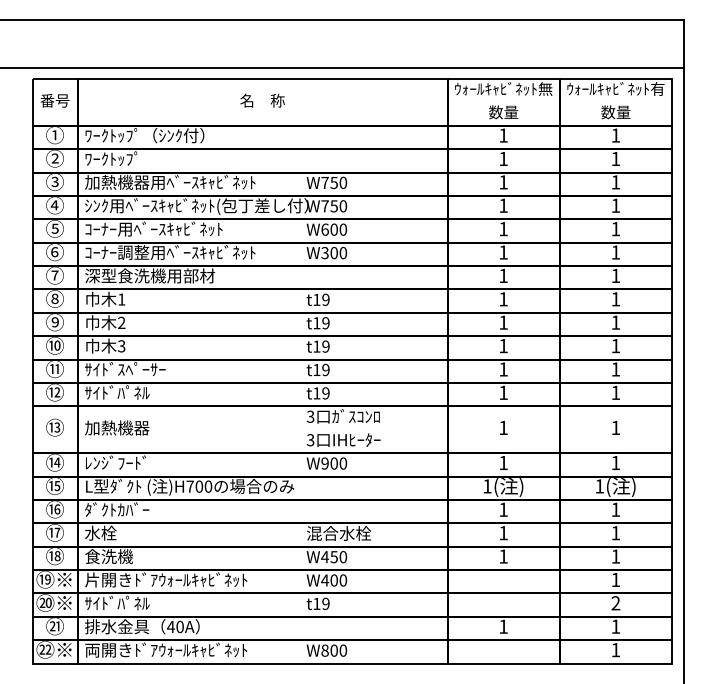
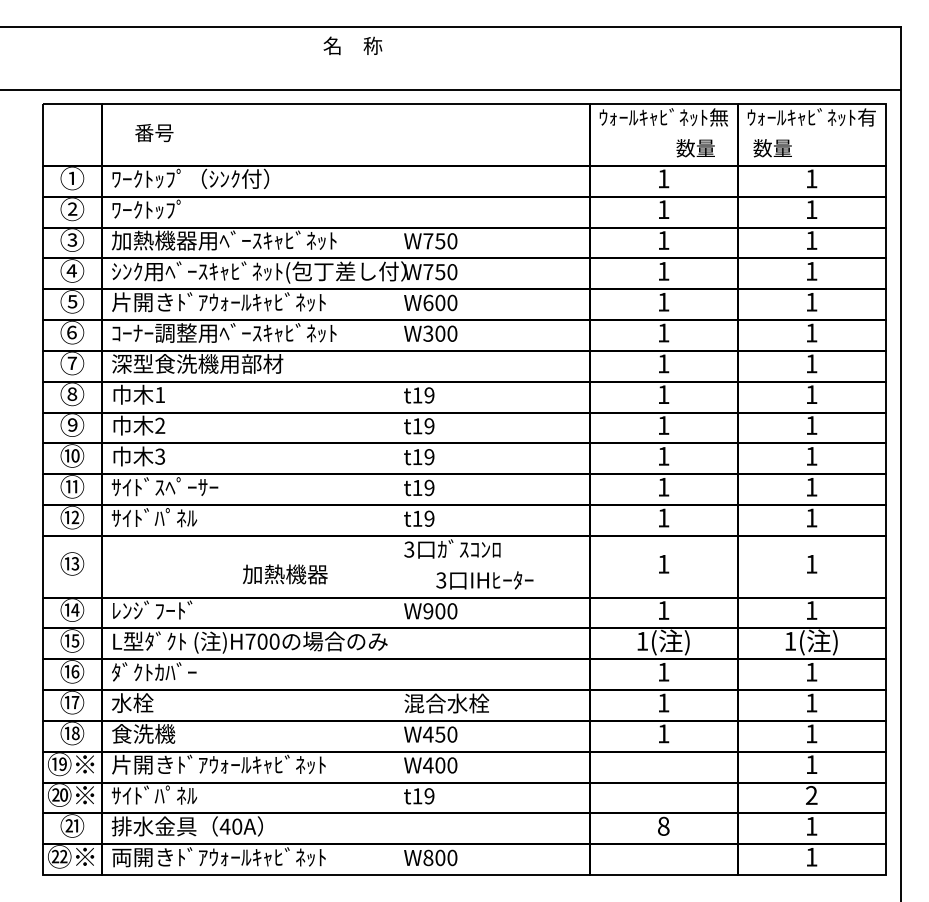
text: (262, 100) -> (352, 45), moved
text: (55, 101) -> (154, 133), moved
text: (503, 112) -> (695, 148), moved
text: (615, 112) -> (772, 148), moved
text: (165, 229) -> (218, 302), ｺｰﾅｰ用ﾍﾞｰｽｷｬﾋﾞﾈｯﾄ -> 片開きﾄﾞｱｳｫｰﾙｷｬﾋﾞﾈｯﾄ
text: (117, 428) -> (285, 574), moved
text: (343, 440) -> (484, 580), moved
text: (503, 626) -> (663, 825), 1 -> 8

